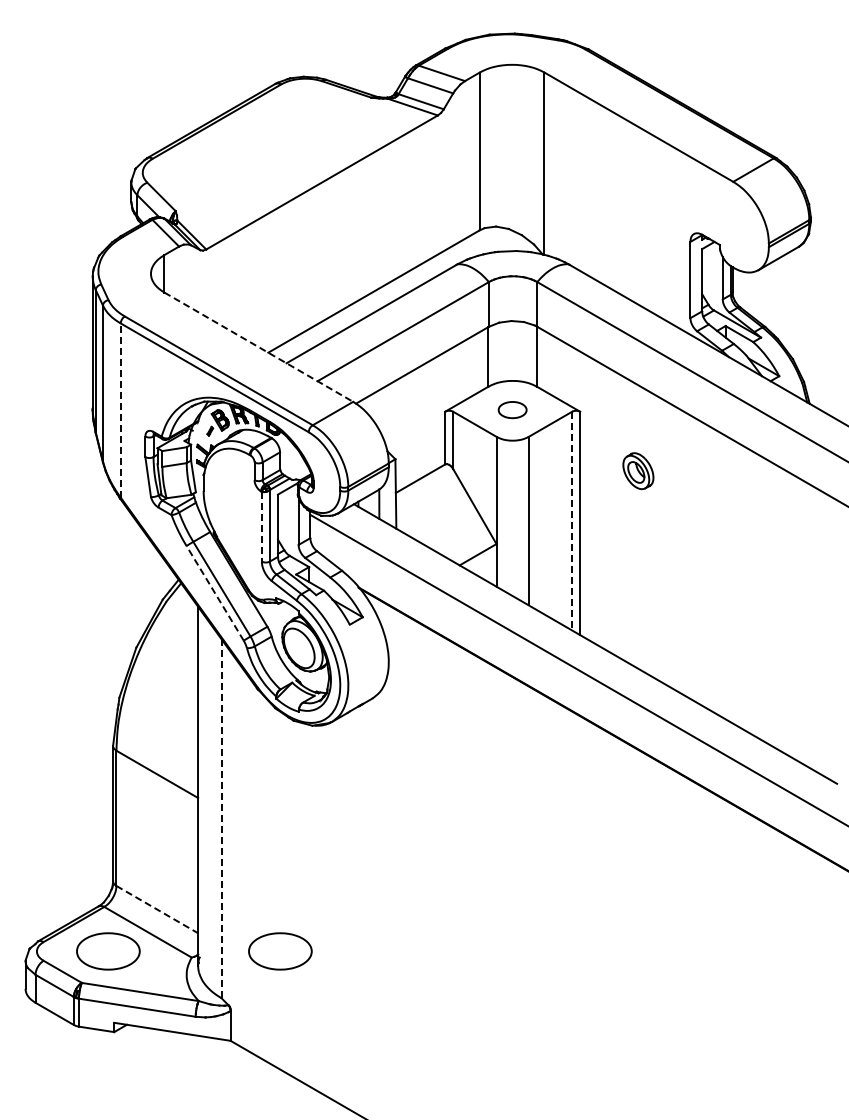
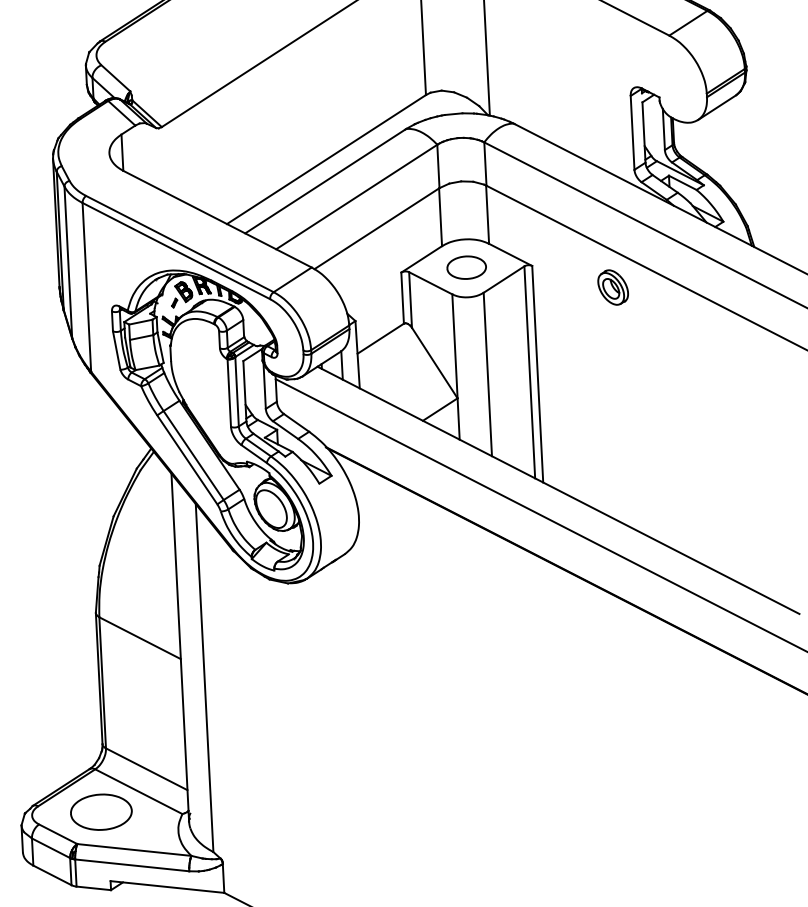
line: (259, 347) -> (218, 219), dashed -> solid
part: (512, 409) -> (466, 267), size x1.43
line: (120, 410) -> (86, 287), dashed -> solid
part: (638, 471) -> (613, 287), moved
line: (572, 521) -> (530, 372), dashed -> solid
line: (261, 526) -> (228, 392), dashed -> solid
line: (214, 592) -> (186, 459), dashed -> solid
line: (221, 818) -> (204, 677), dashed -> solid
line: (157, 909) -> (146, 769), dashed -> solid
part: (280, 951) -> (268, 803), removed

